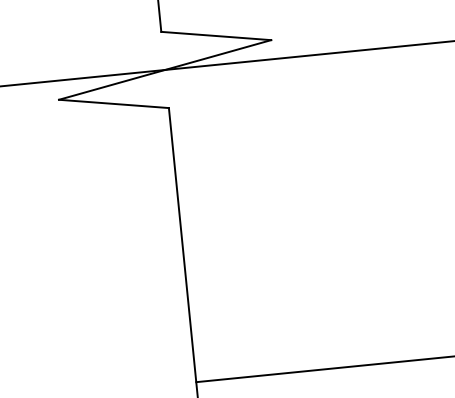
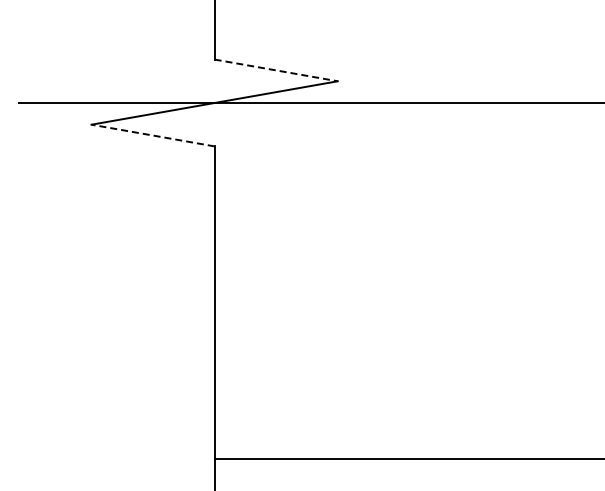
line: (216, 36) -> (276, 70), solid -> dashed
line: (114, 103) -> (153, 135), solid -> dashed

